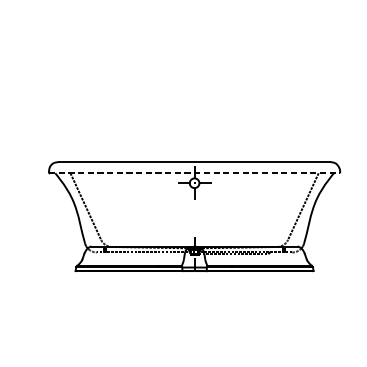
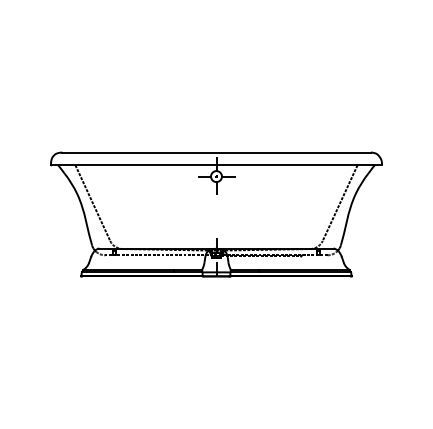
line: (194, 173) -> (216, 165), dashed -> solid

